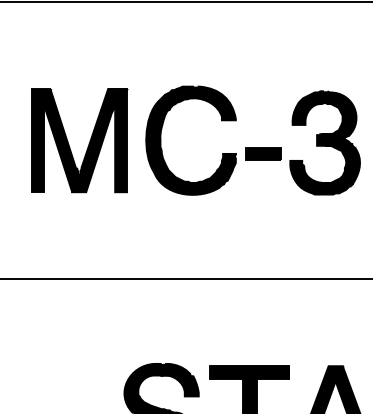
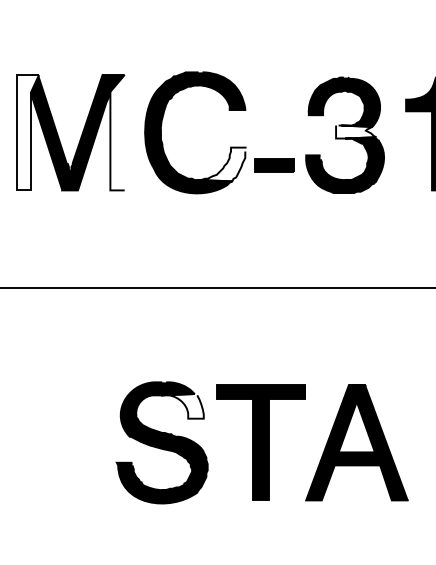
fill: (335, 139) -> (356, 131), removed
fill: (41, 140) -> (28, 132), removed
fill: (121, 140) -> (117, 132), removed
part: (263, 153) -> (274, 165), moved
fill: (214, 169) -> (221, 164), removed
fill: (178, 385) -> (181, 406), removed

